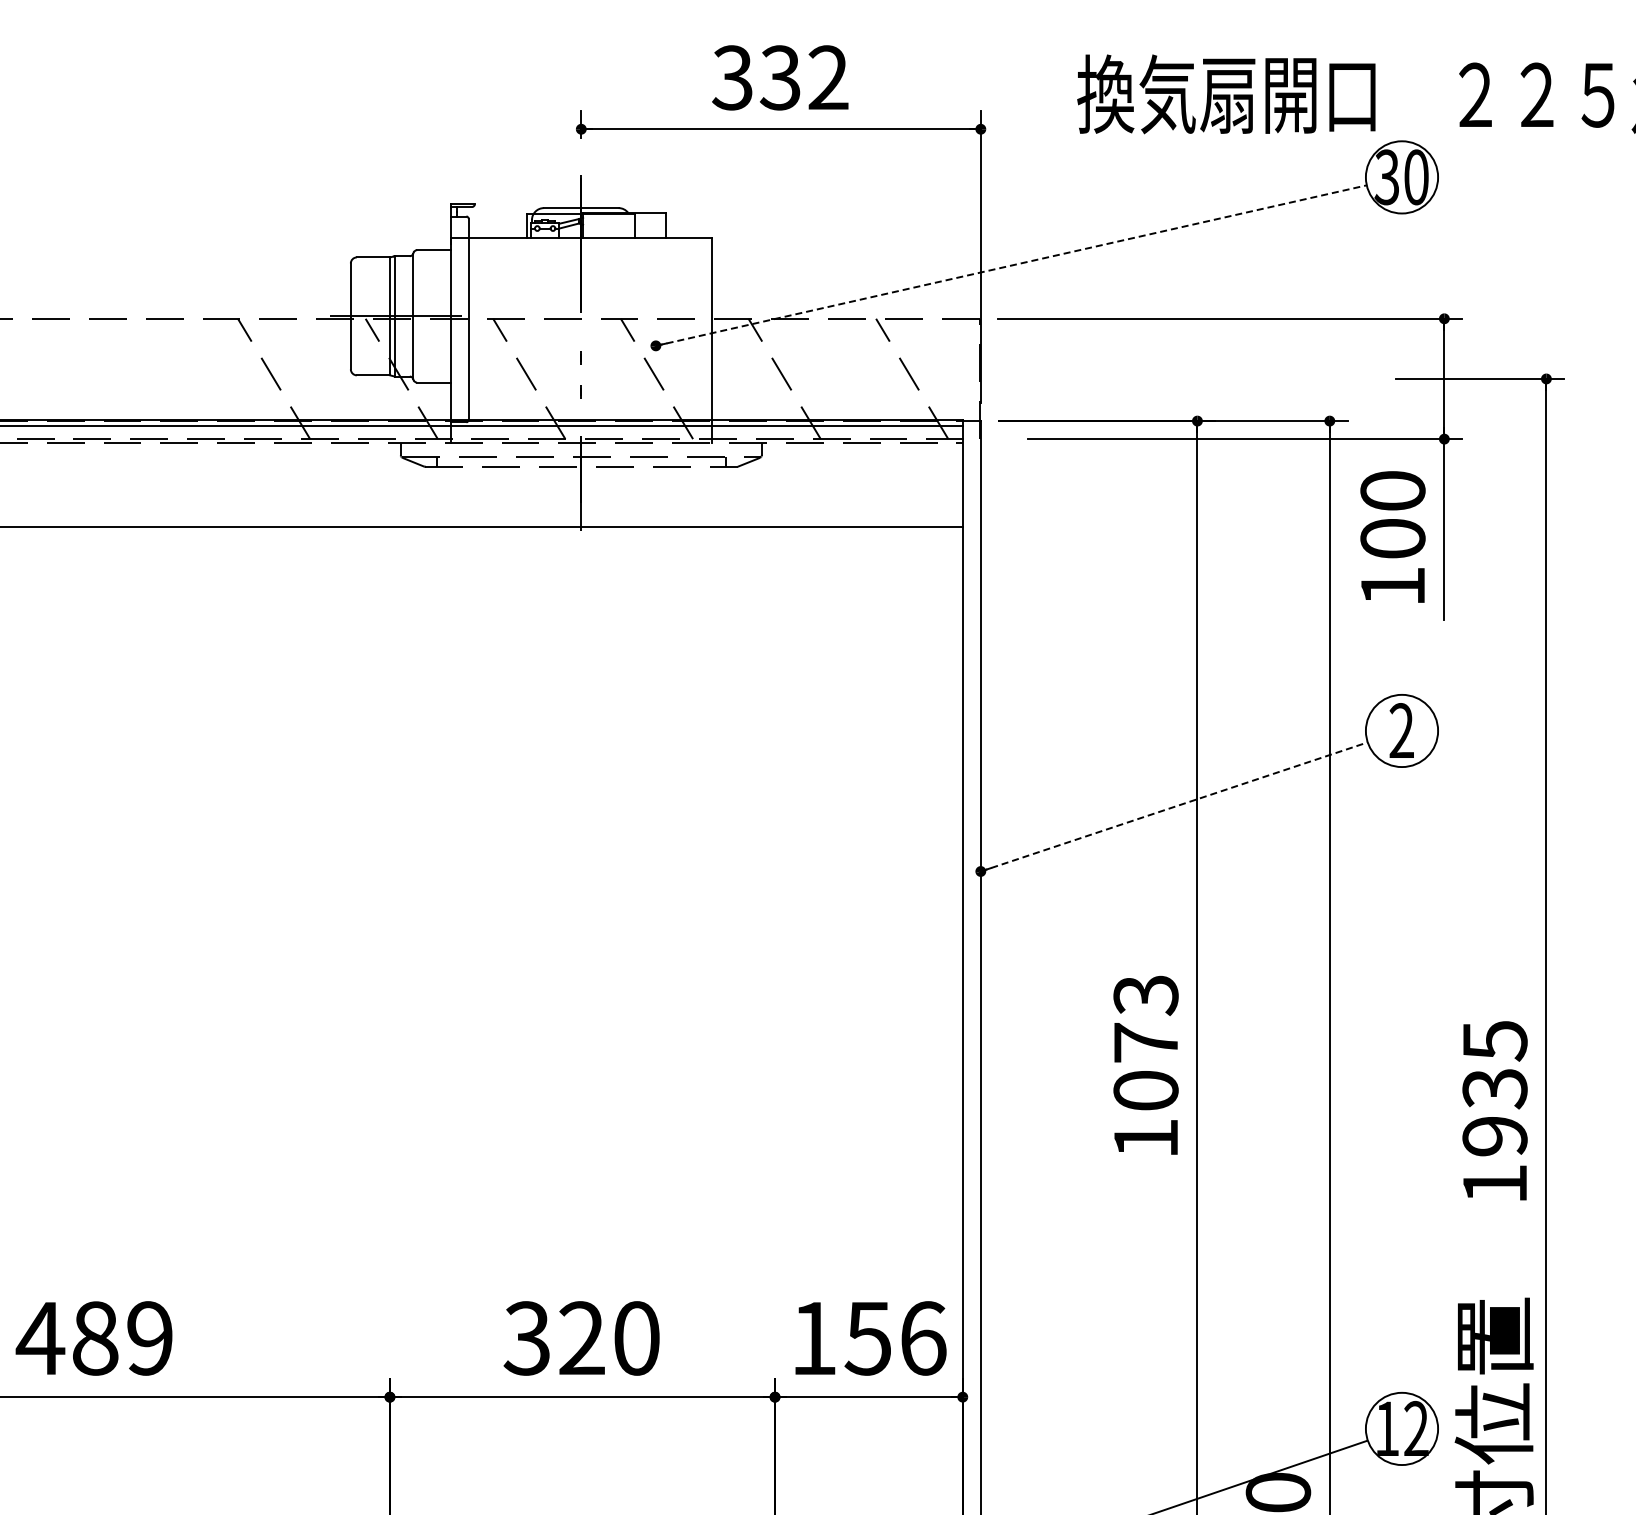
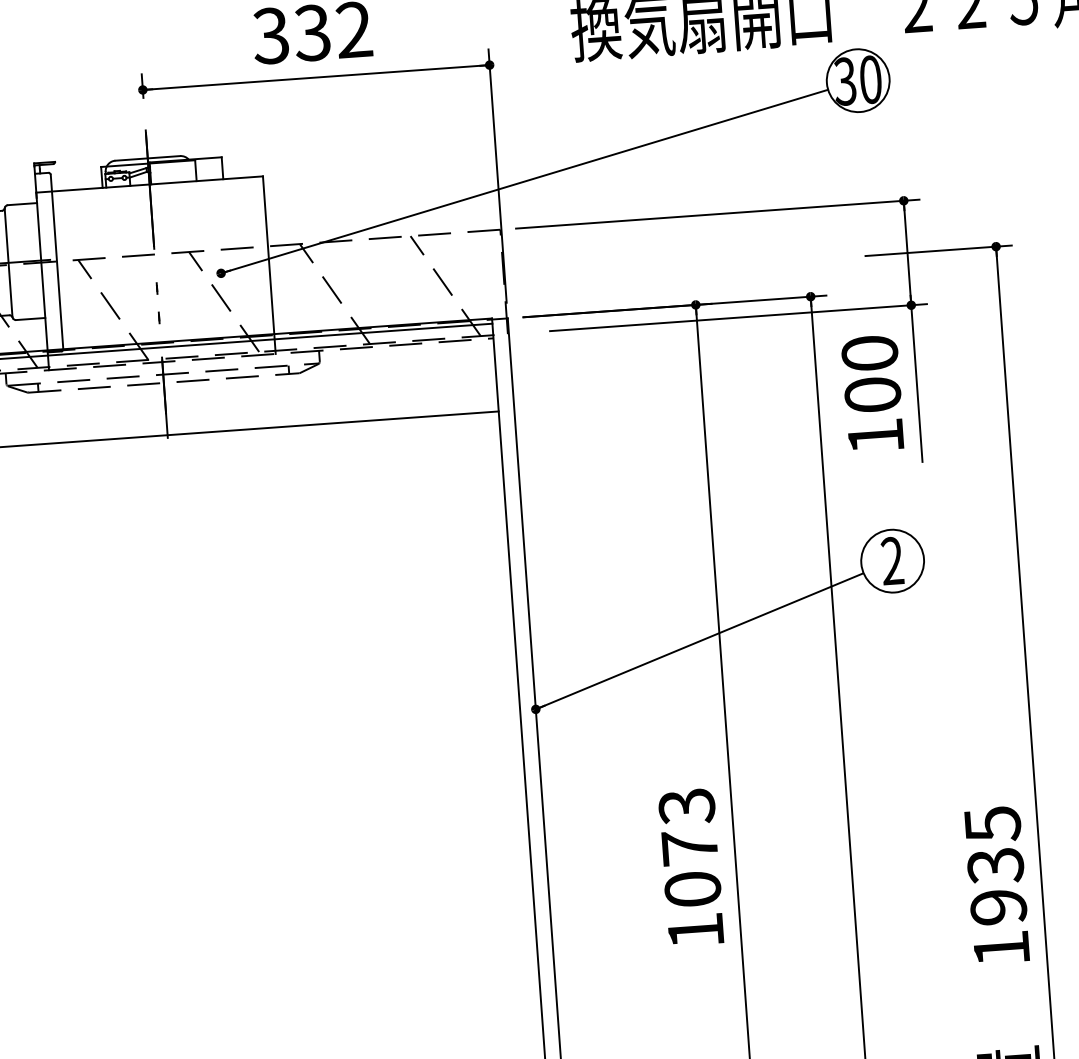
line: (1011, 265) -> (524, 181), dashed -> solid
line: (1174, 806) -> (699, 640), dashed -> solid

